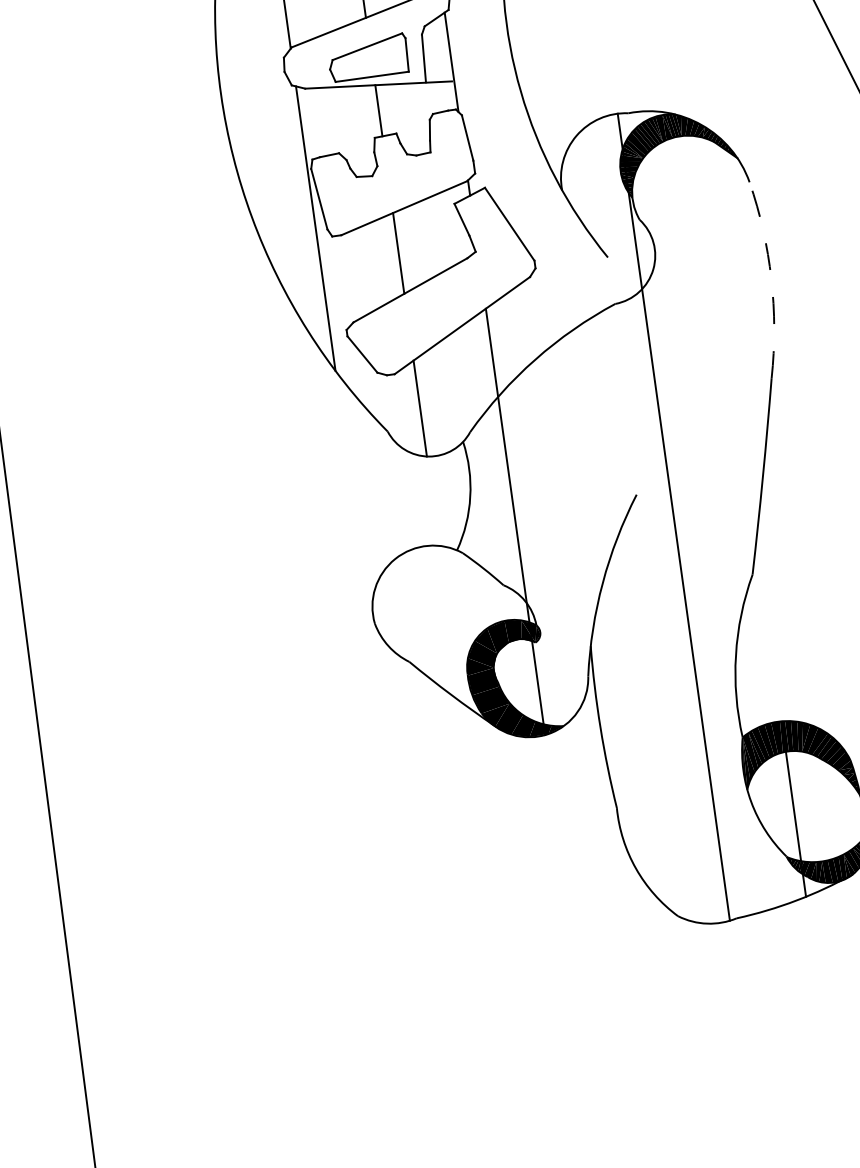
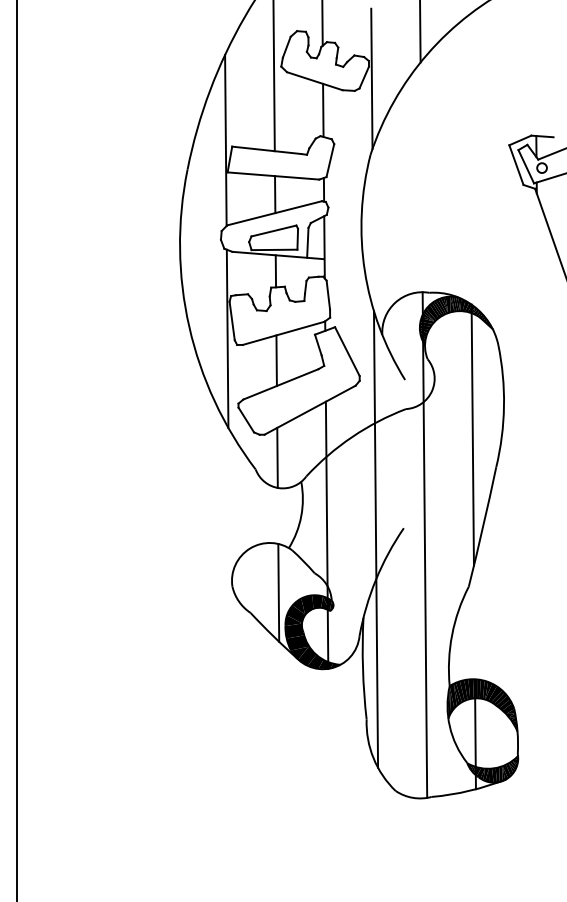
arc: (772, 279) -> (504, 406), dashed -> solid
line: (726, 330) -> (472, 434), added
line: (593, 518) -> (375, 539), added
line: (449, 623) -> (278, 592), added

